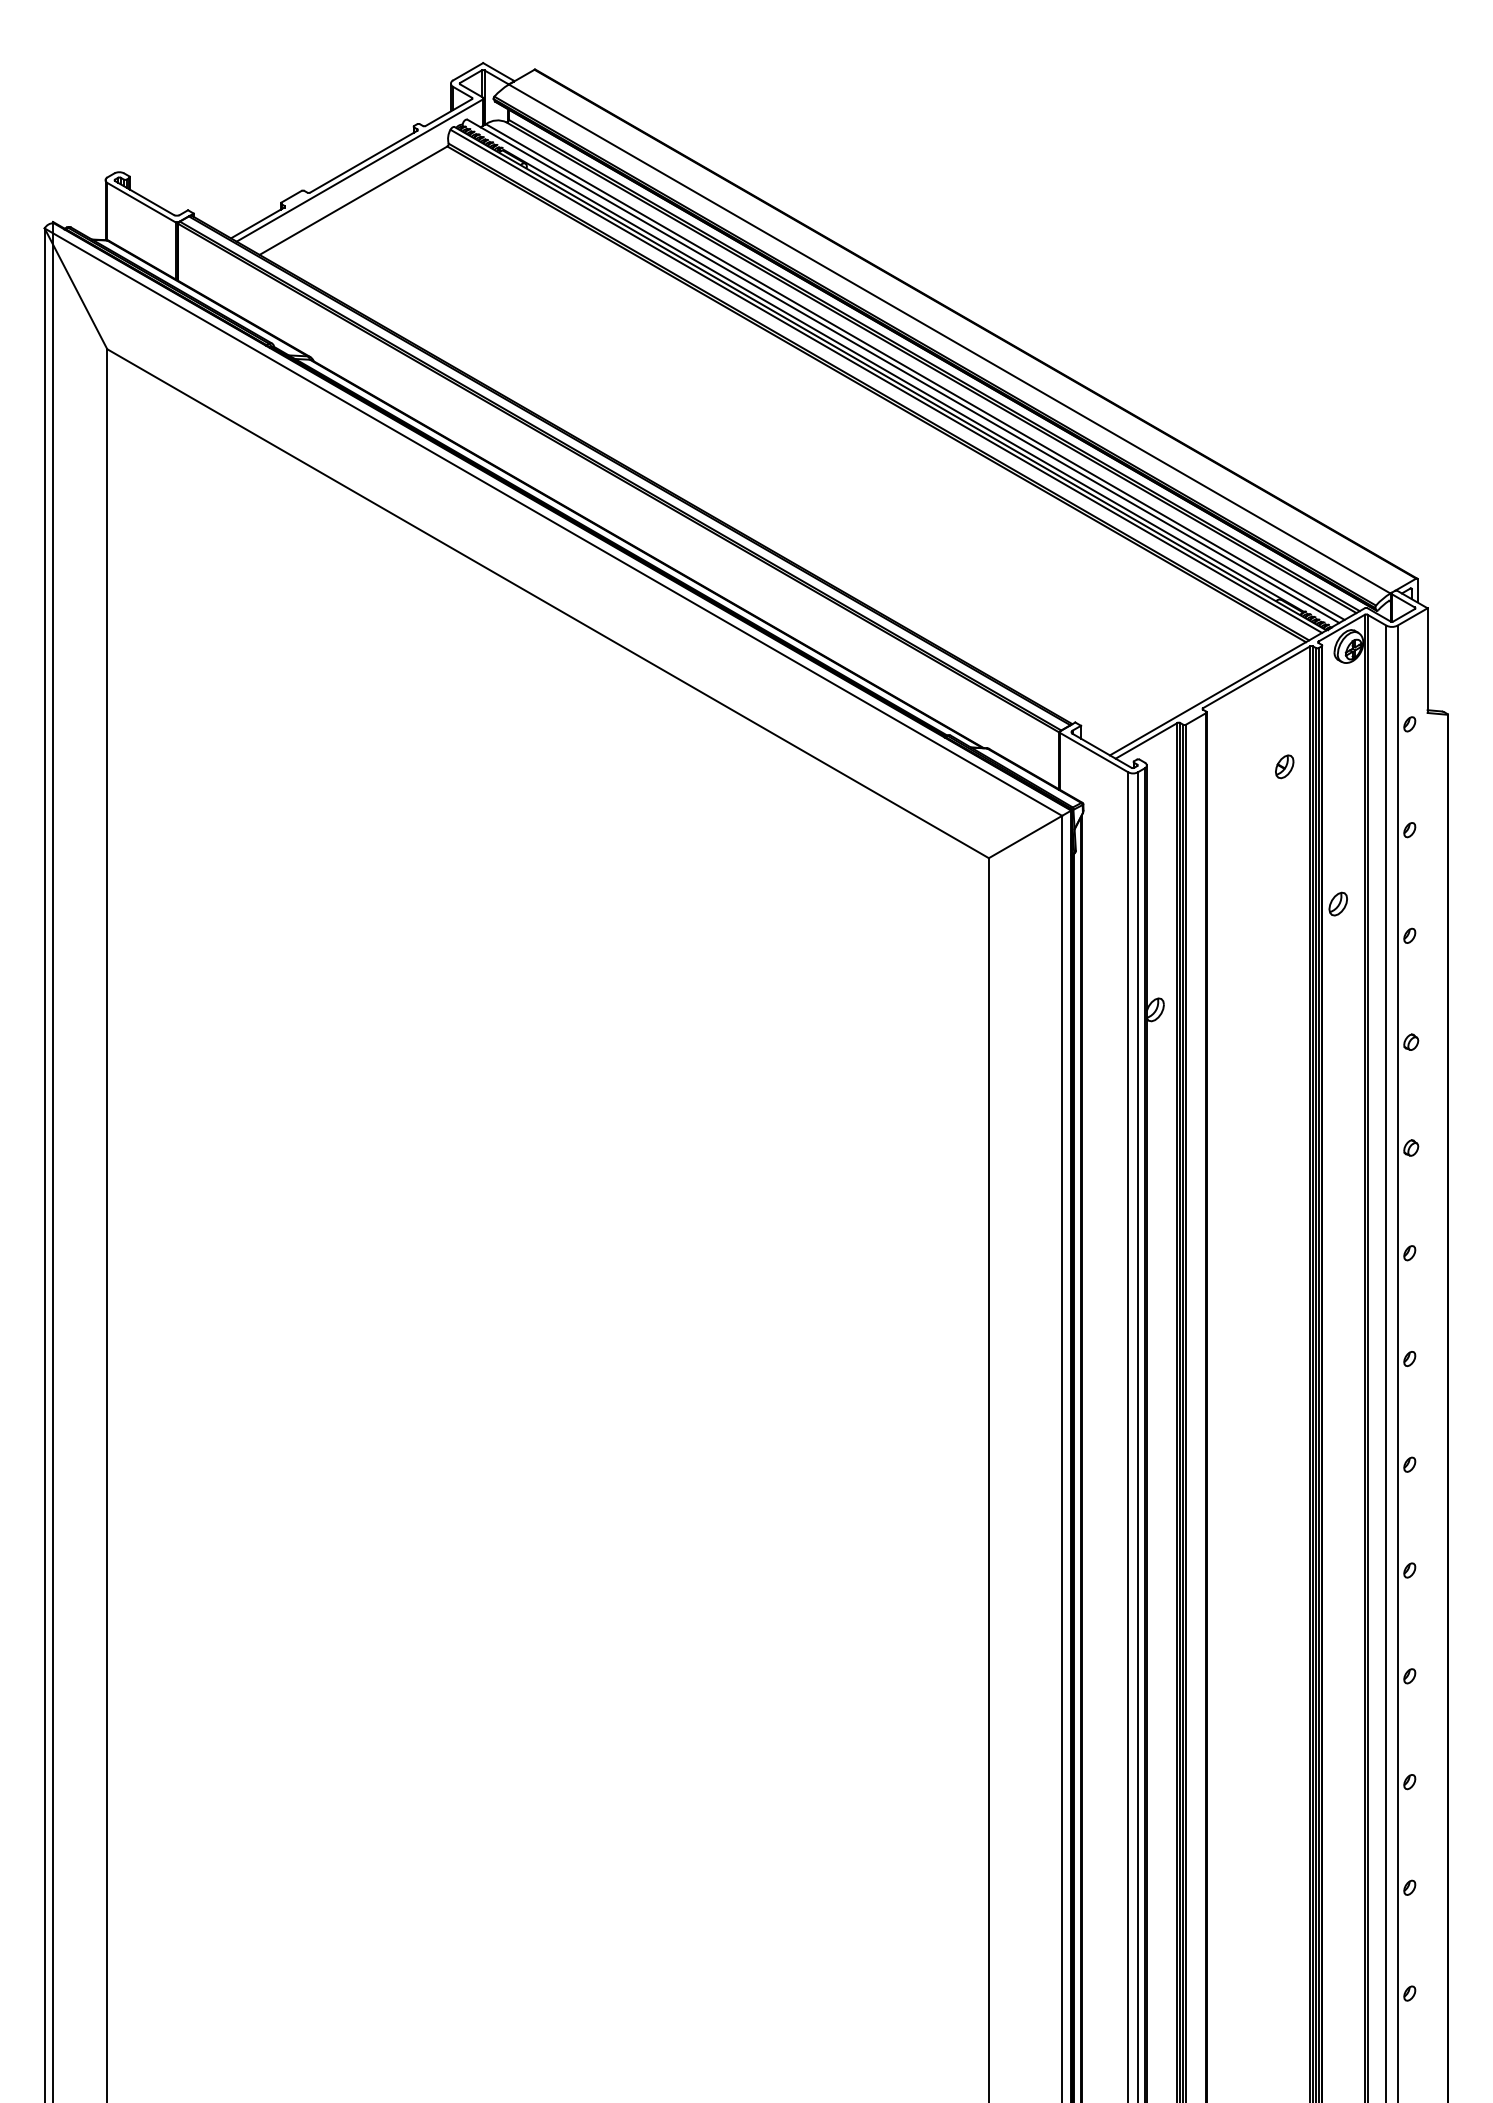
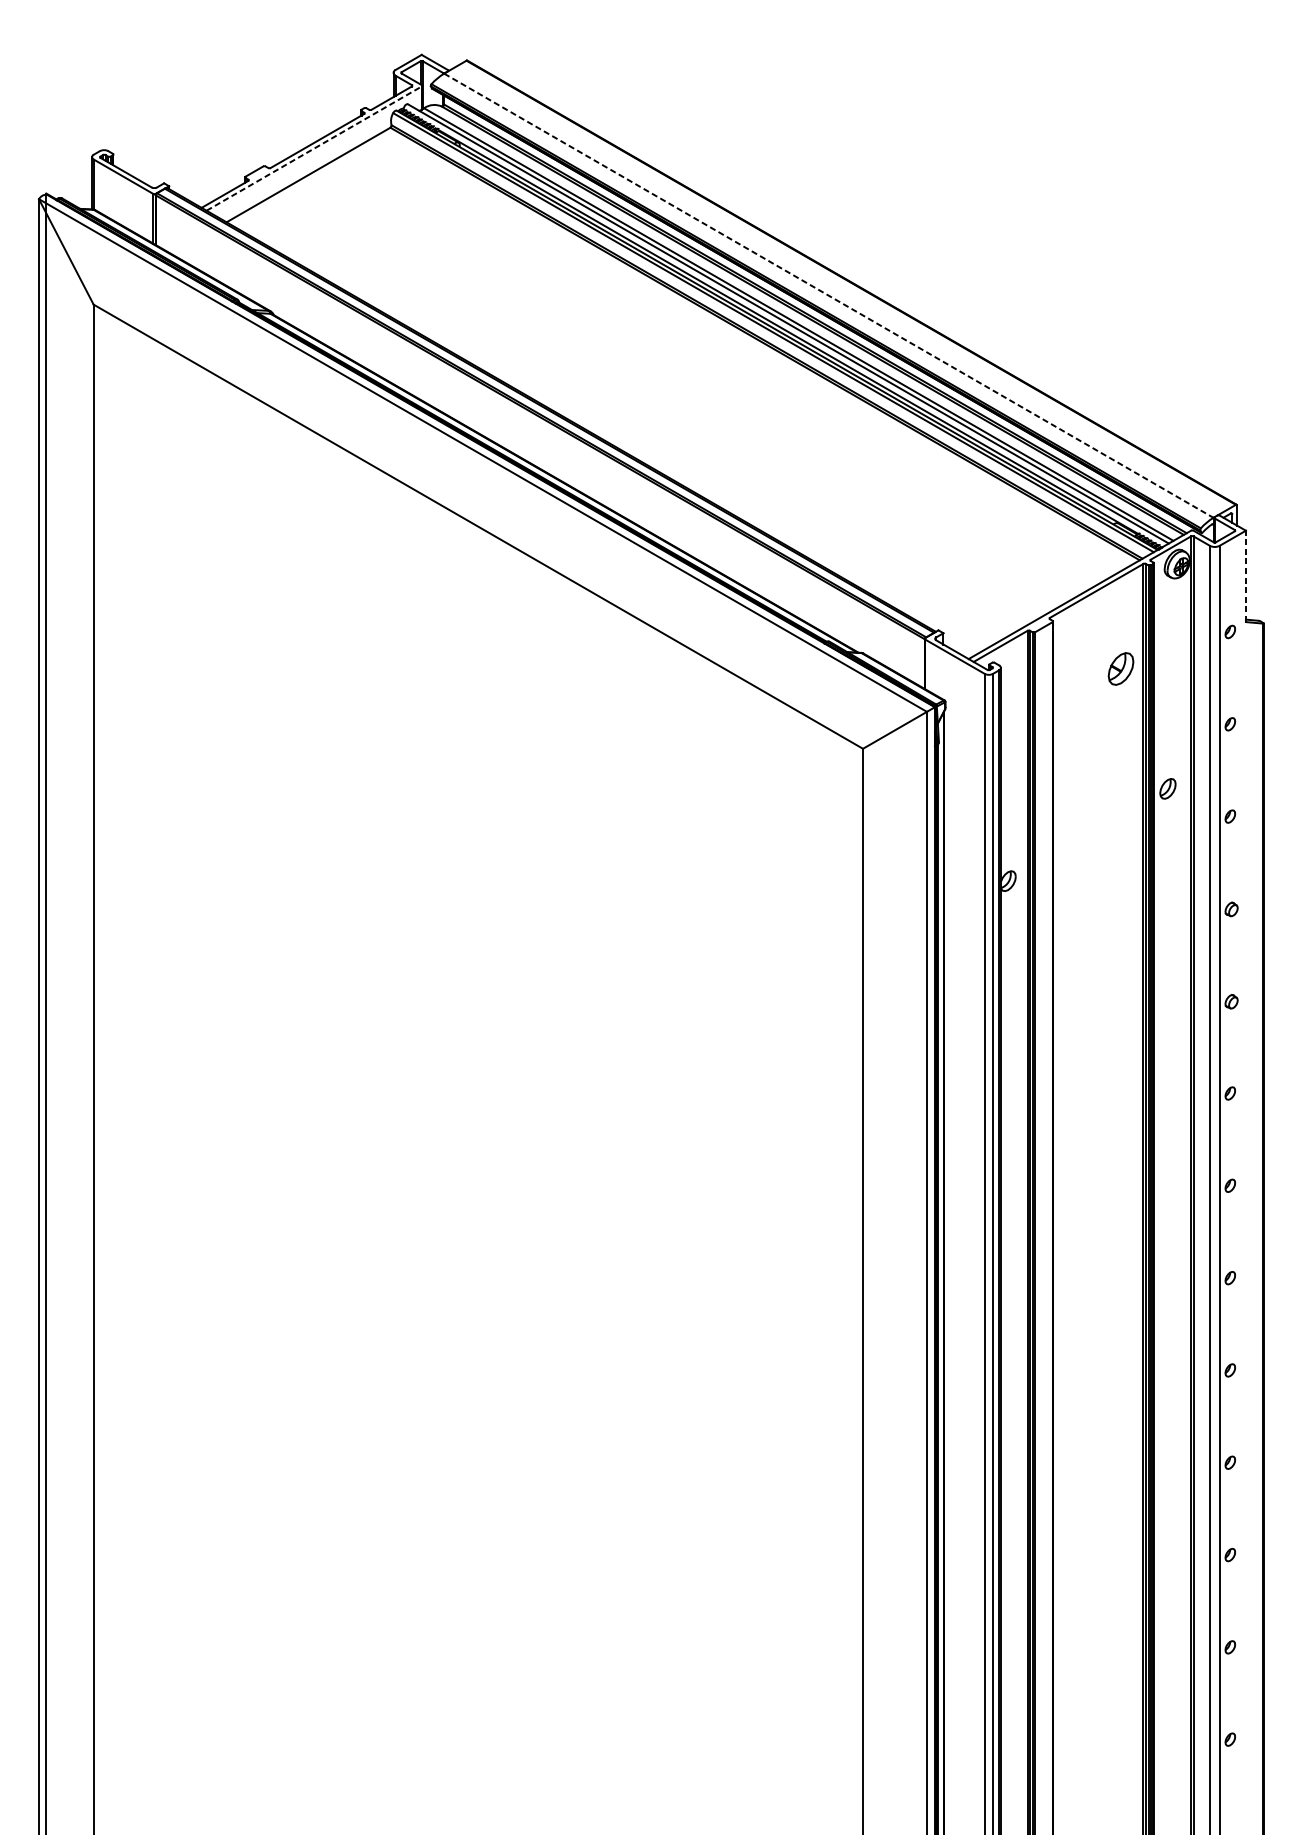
line: (360, 170) -> (314, 148), solid -> dashed
line: (949, 339) -> (828, 296), solid -> dashed
line: (1427, 660) -> (1245, 576), solid -> dashed
part: (1284, 766) -> (1121, 668), size x1.6

